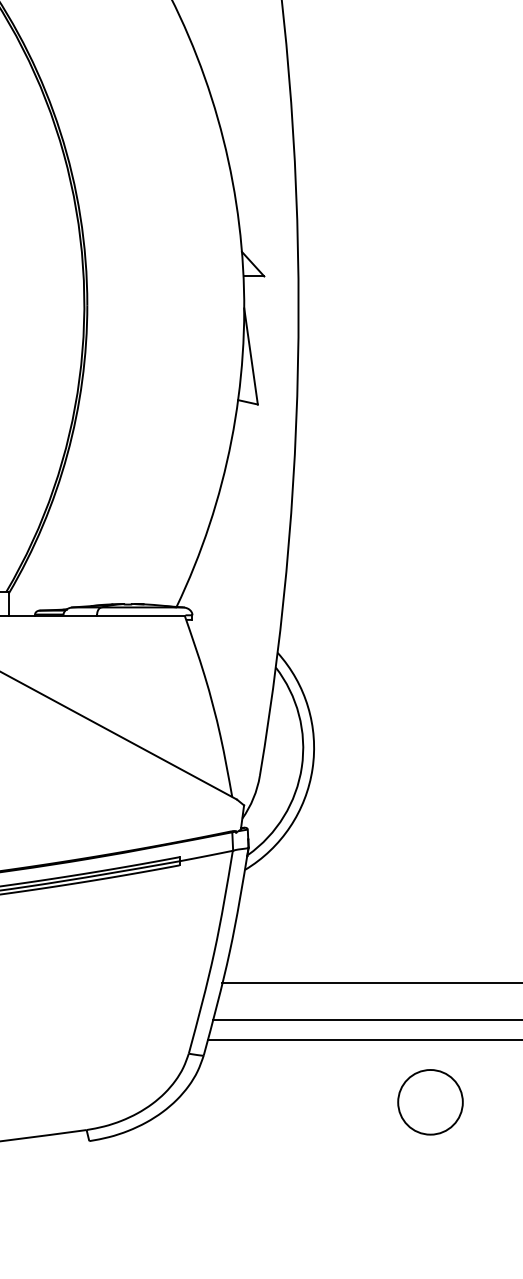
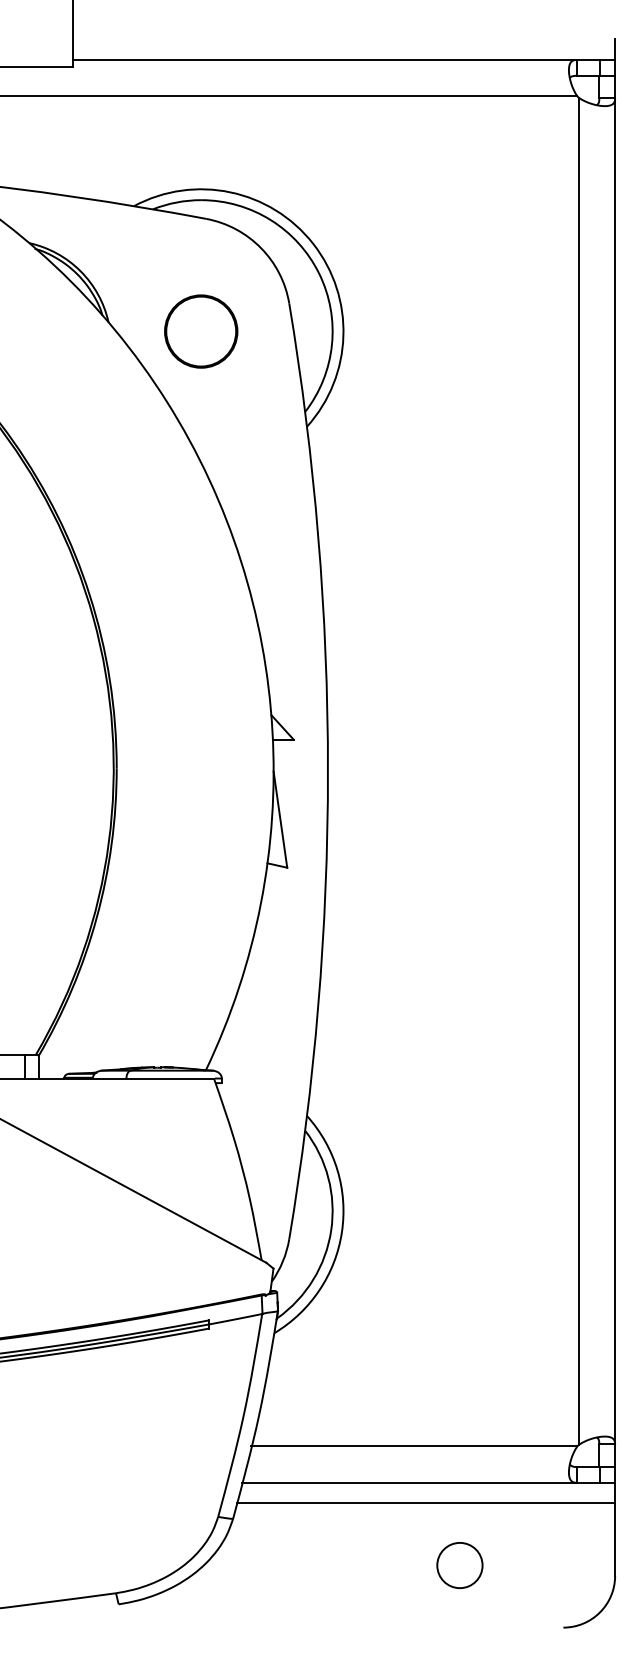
circle: (430, 1102) -> (459, 1565), size x0.7

